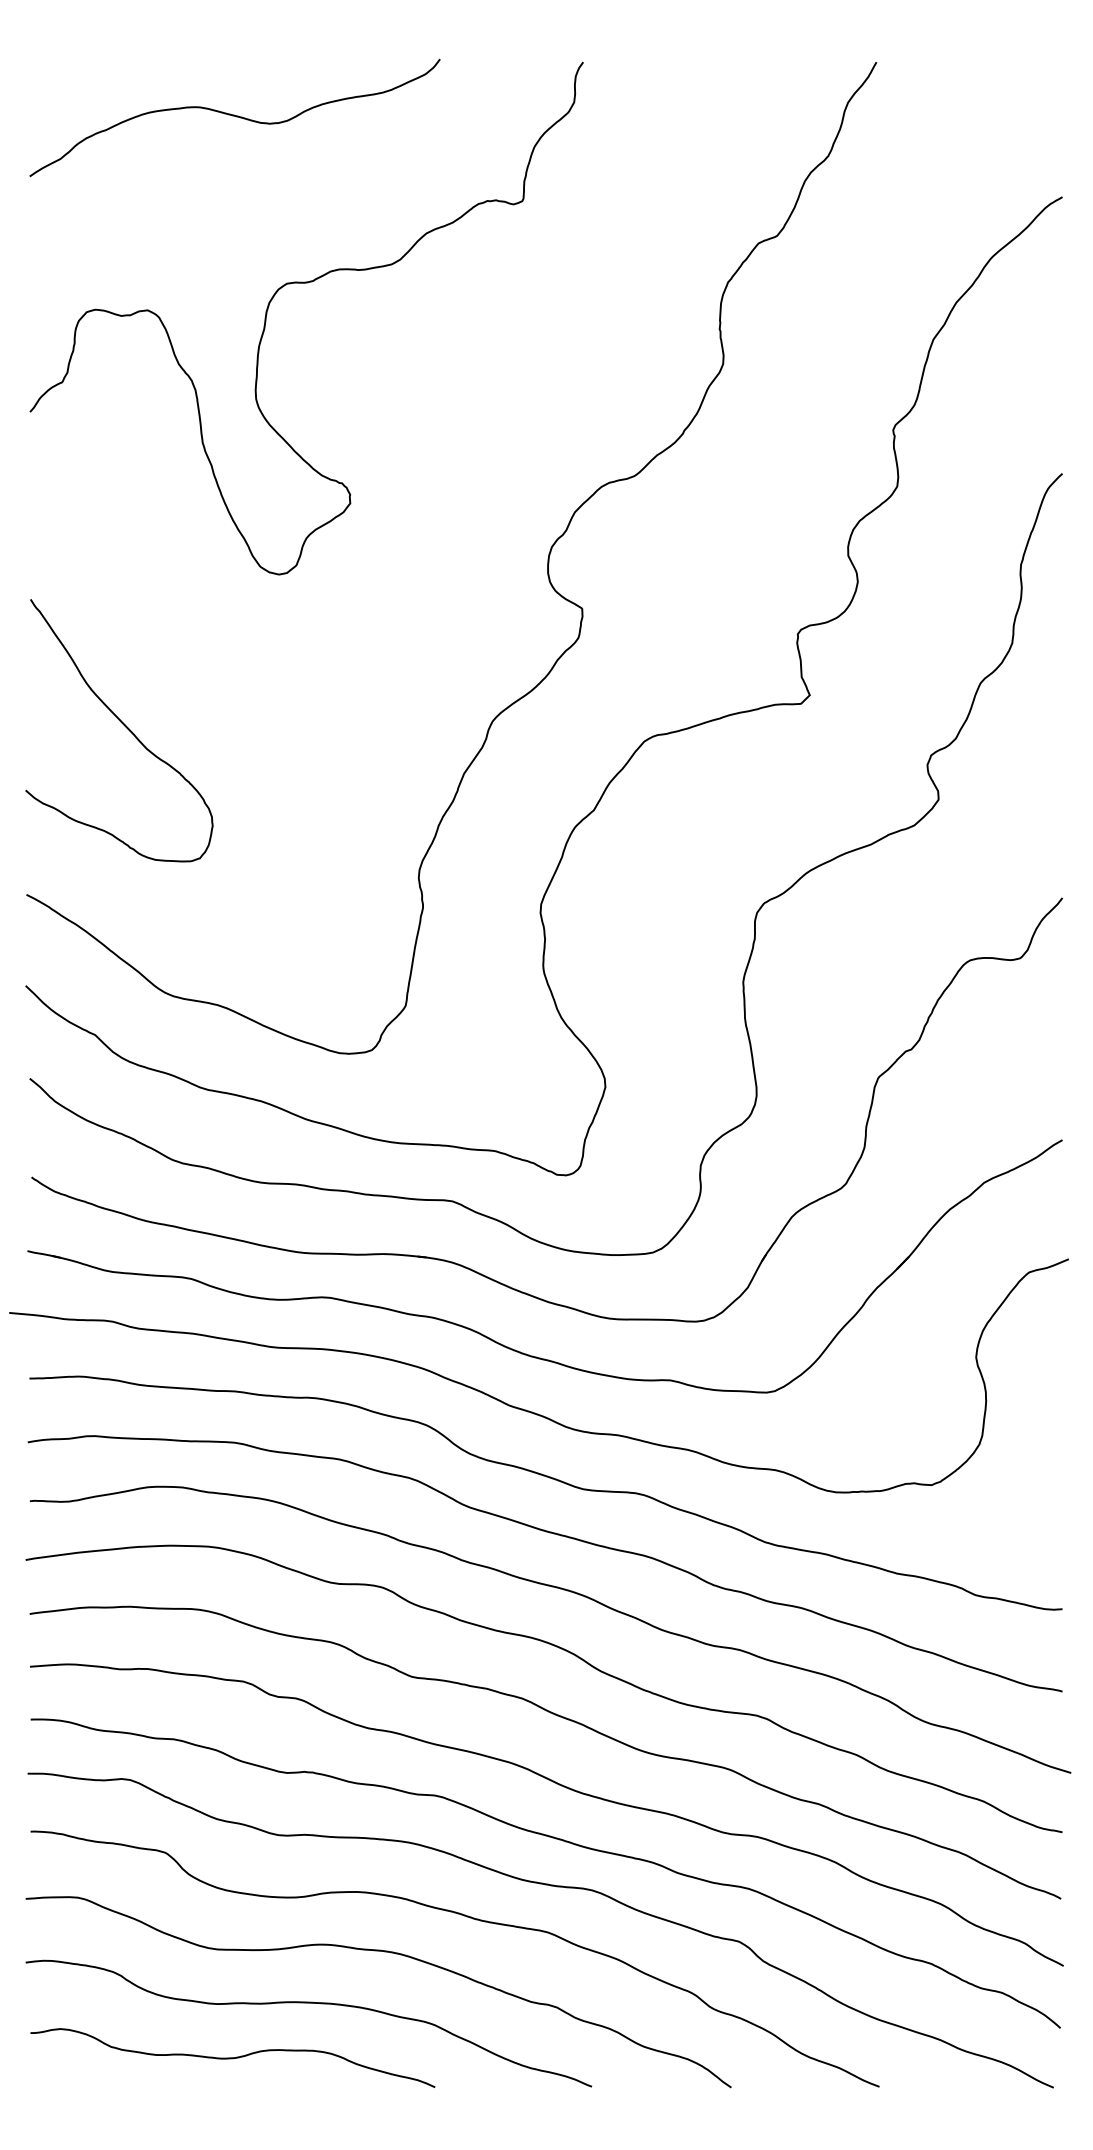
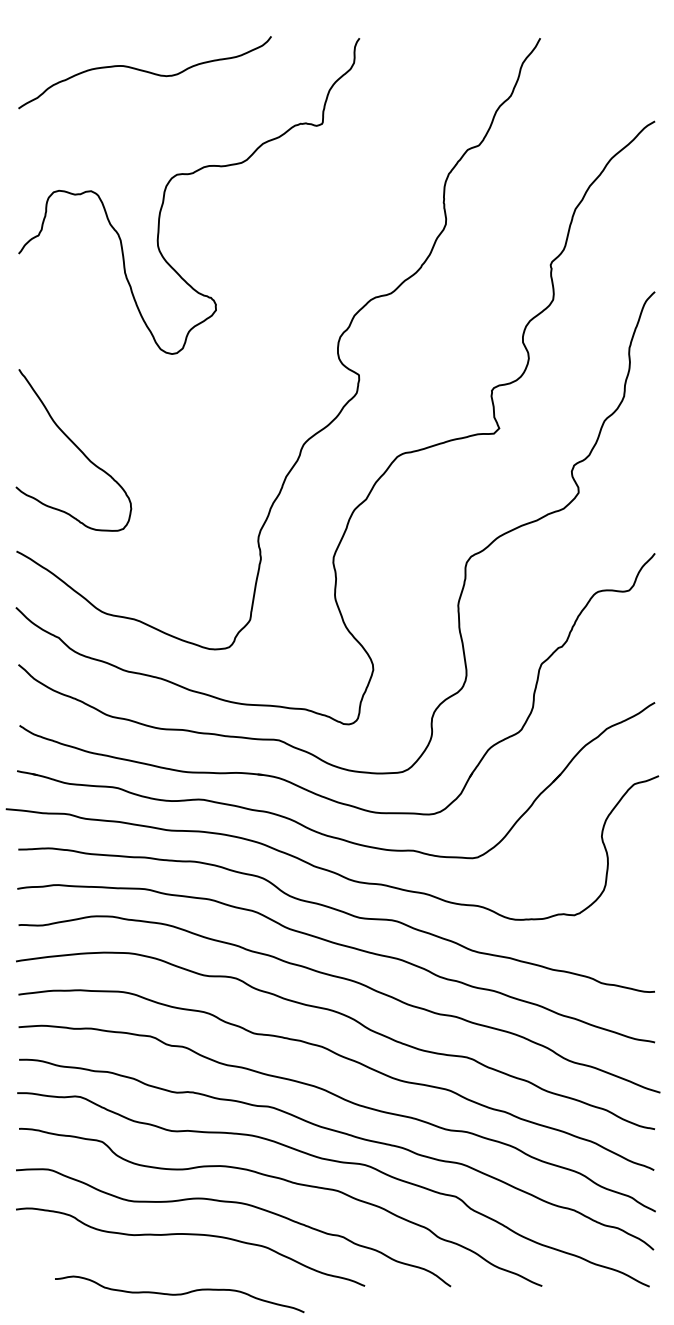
curve: (232, 2058) -> (179, 1294), moved

